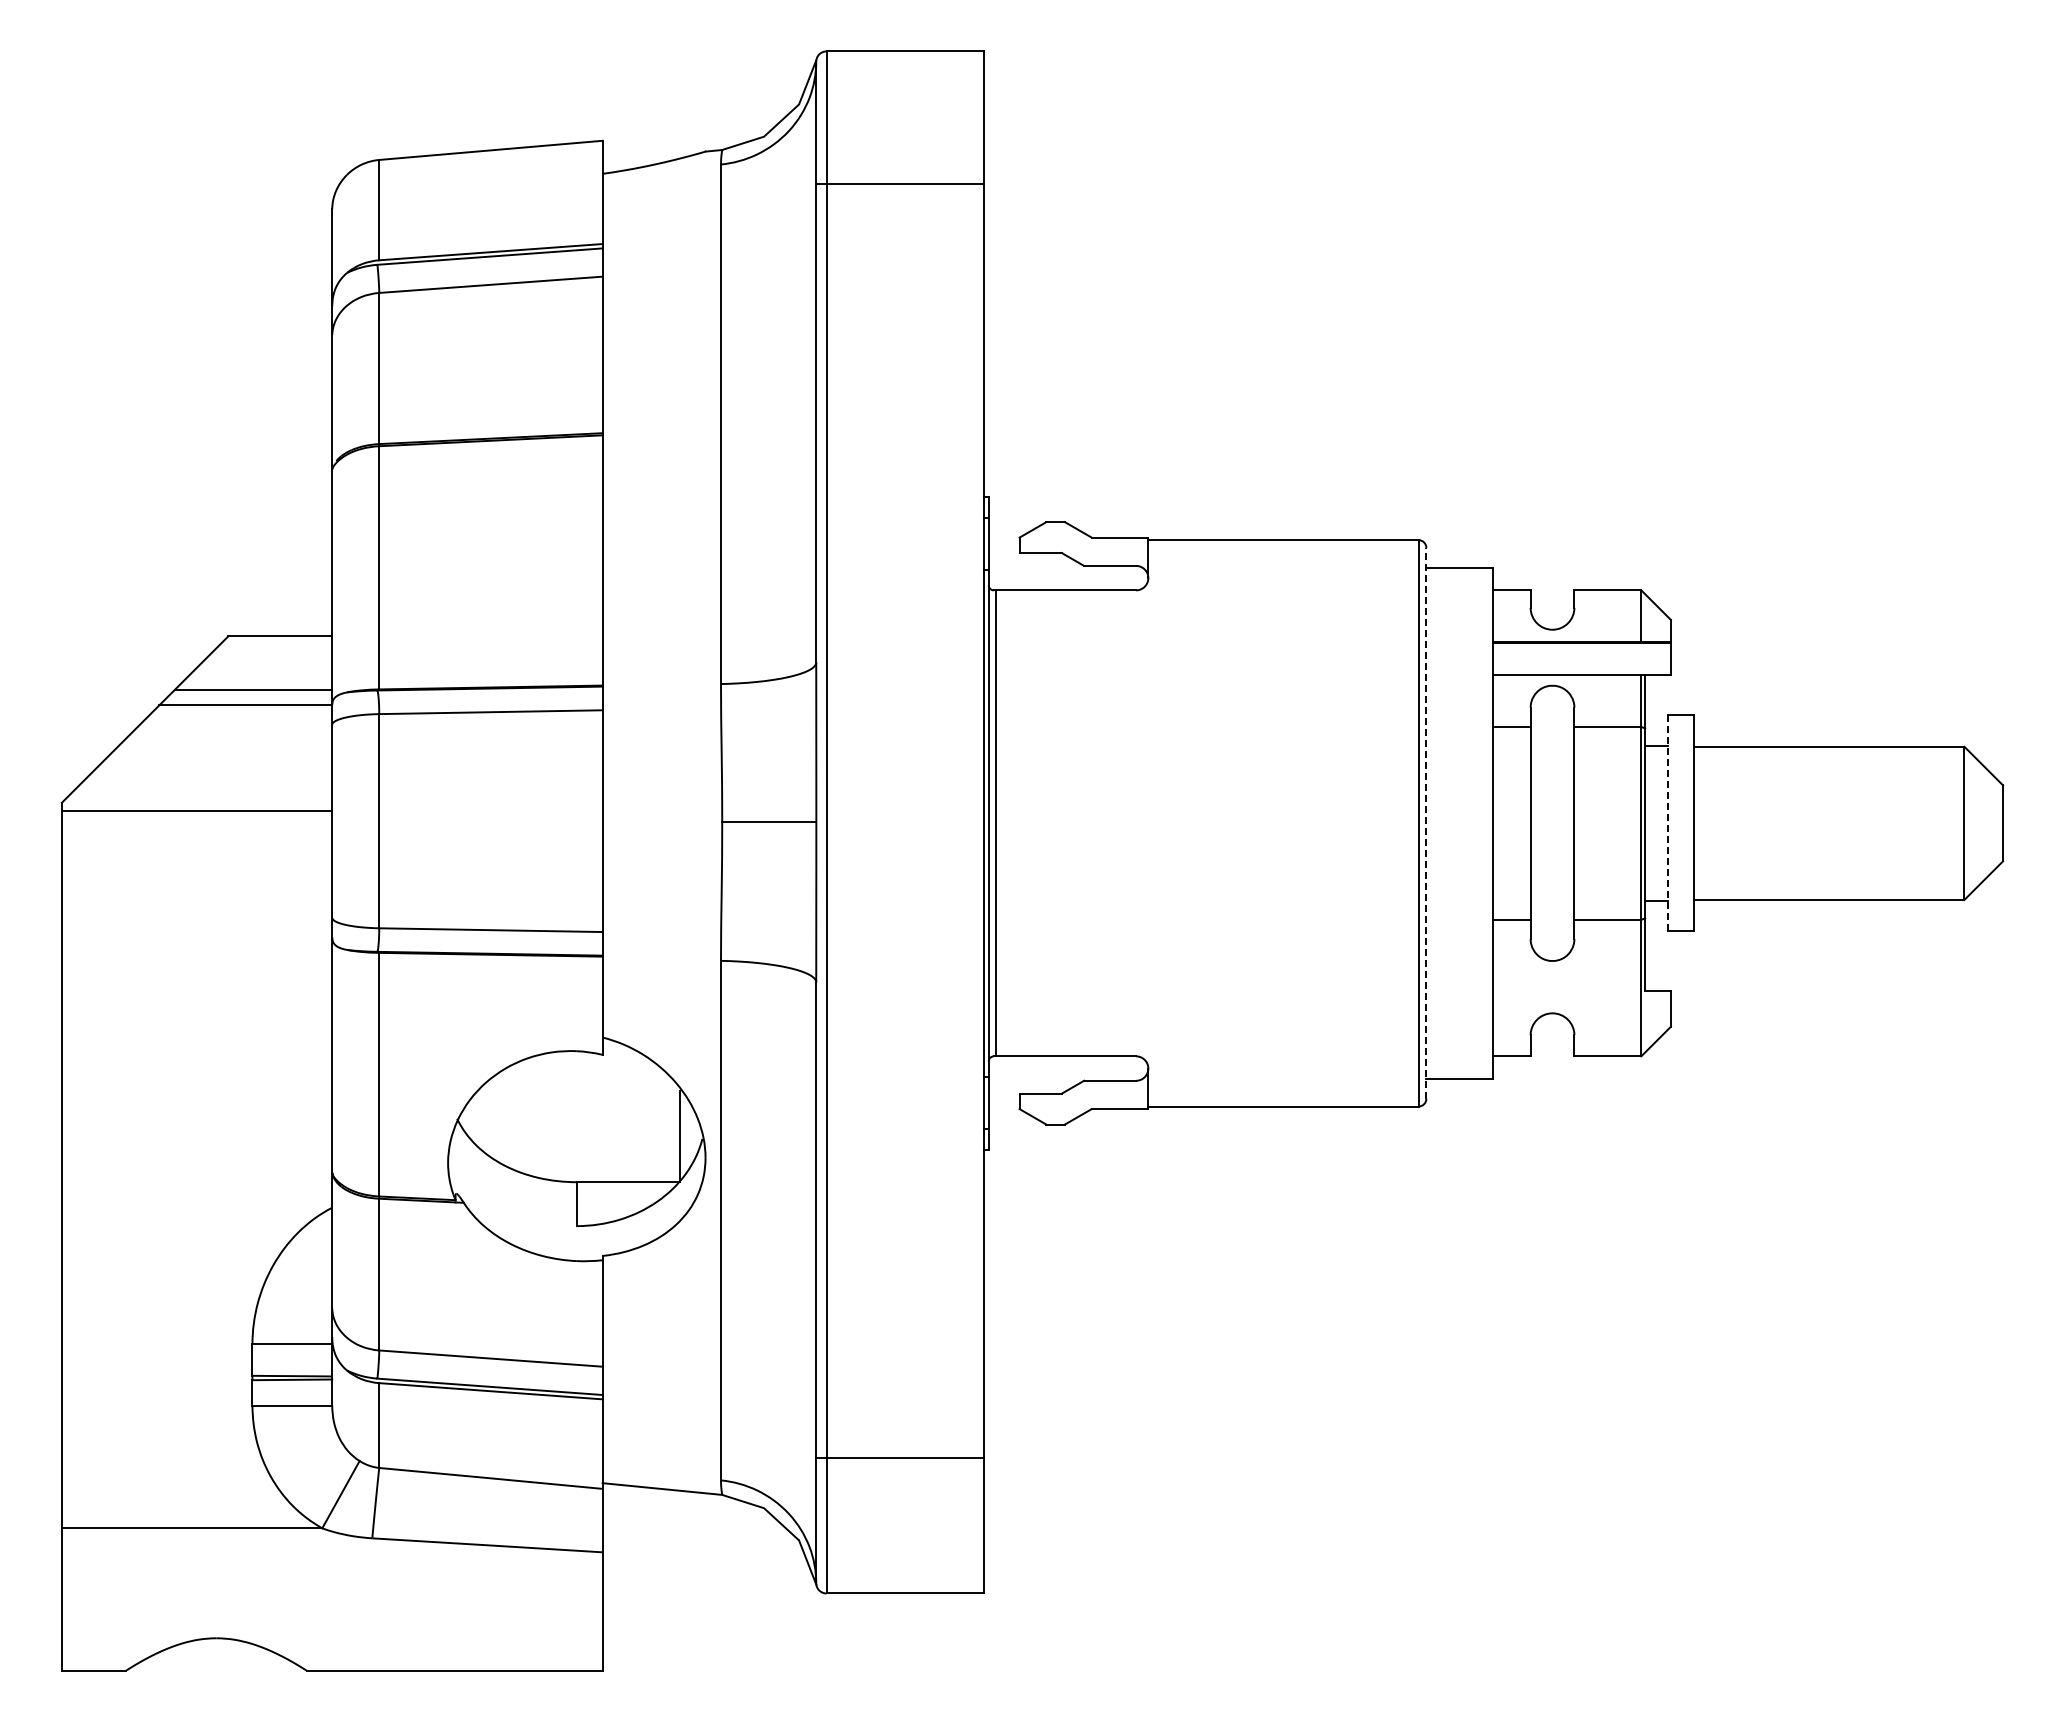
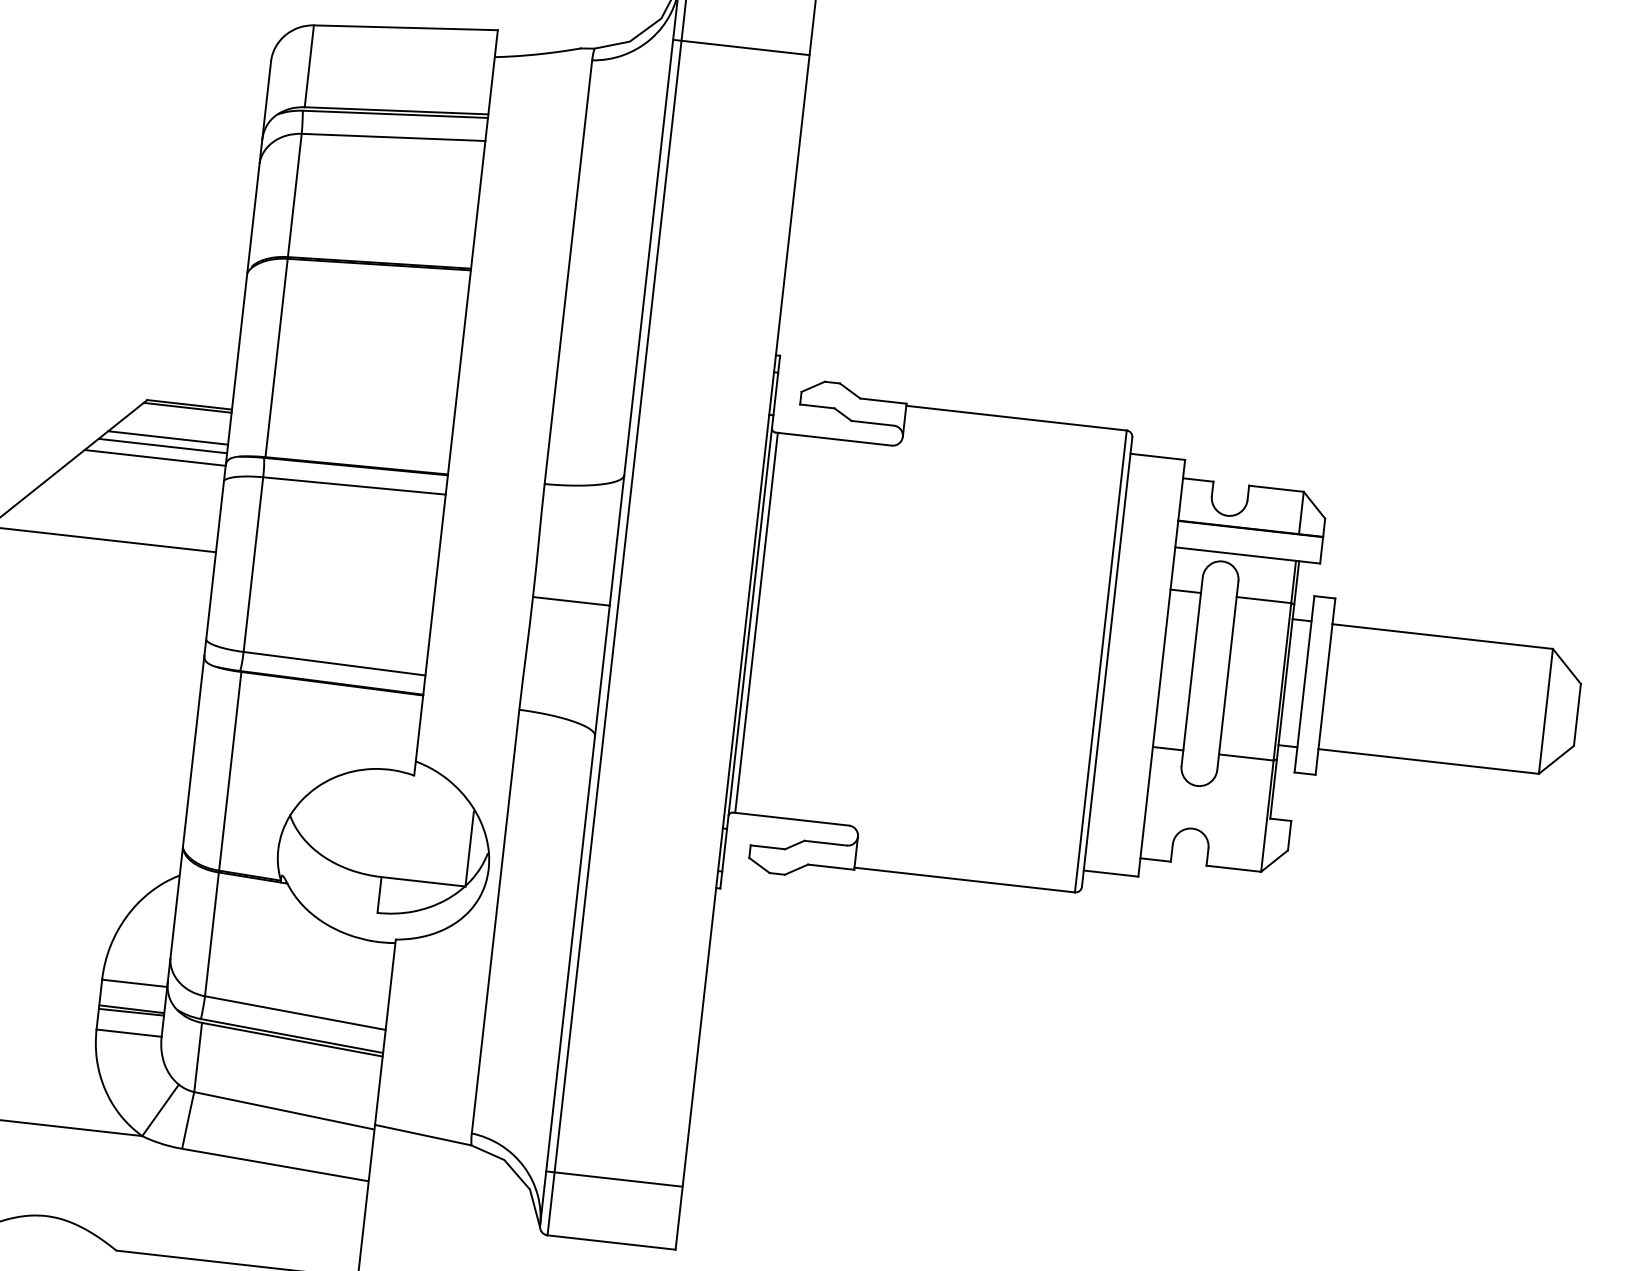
line: (899, 183) -> (741, 47), moved
line: (278, 640) -> (187, 408), added
line: (258, 679) -> (167, 438), added
line: (1426, 822) -> (1107, 661), dashed -> solid
line: (1668, 823) -> (1304, 684), dashed -> solid
line: (899, 1458) -> (614, 1179), moved

